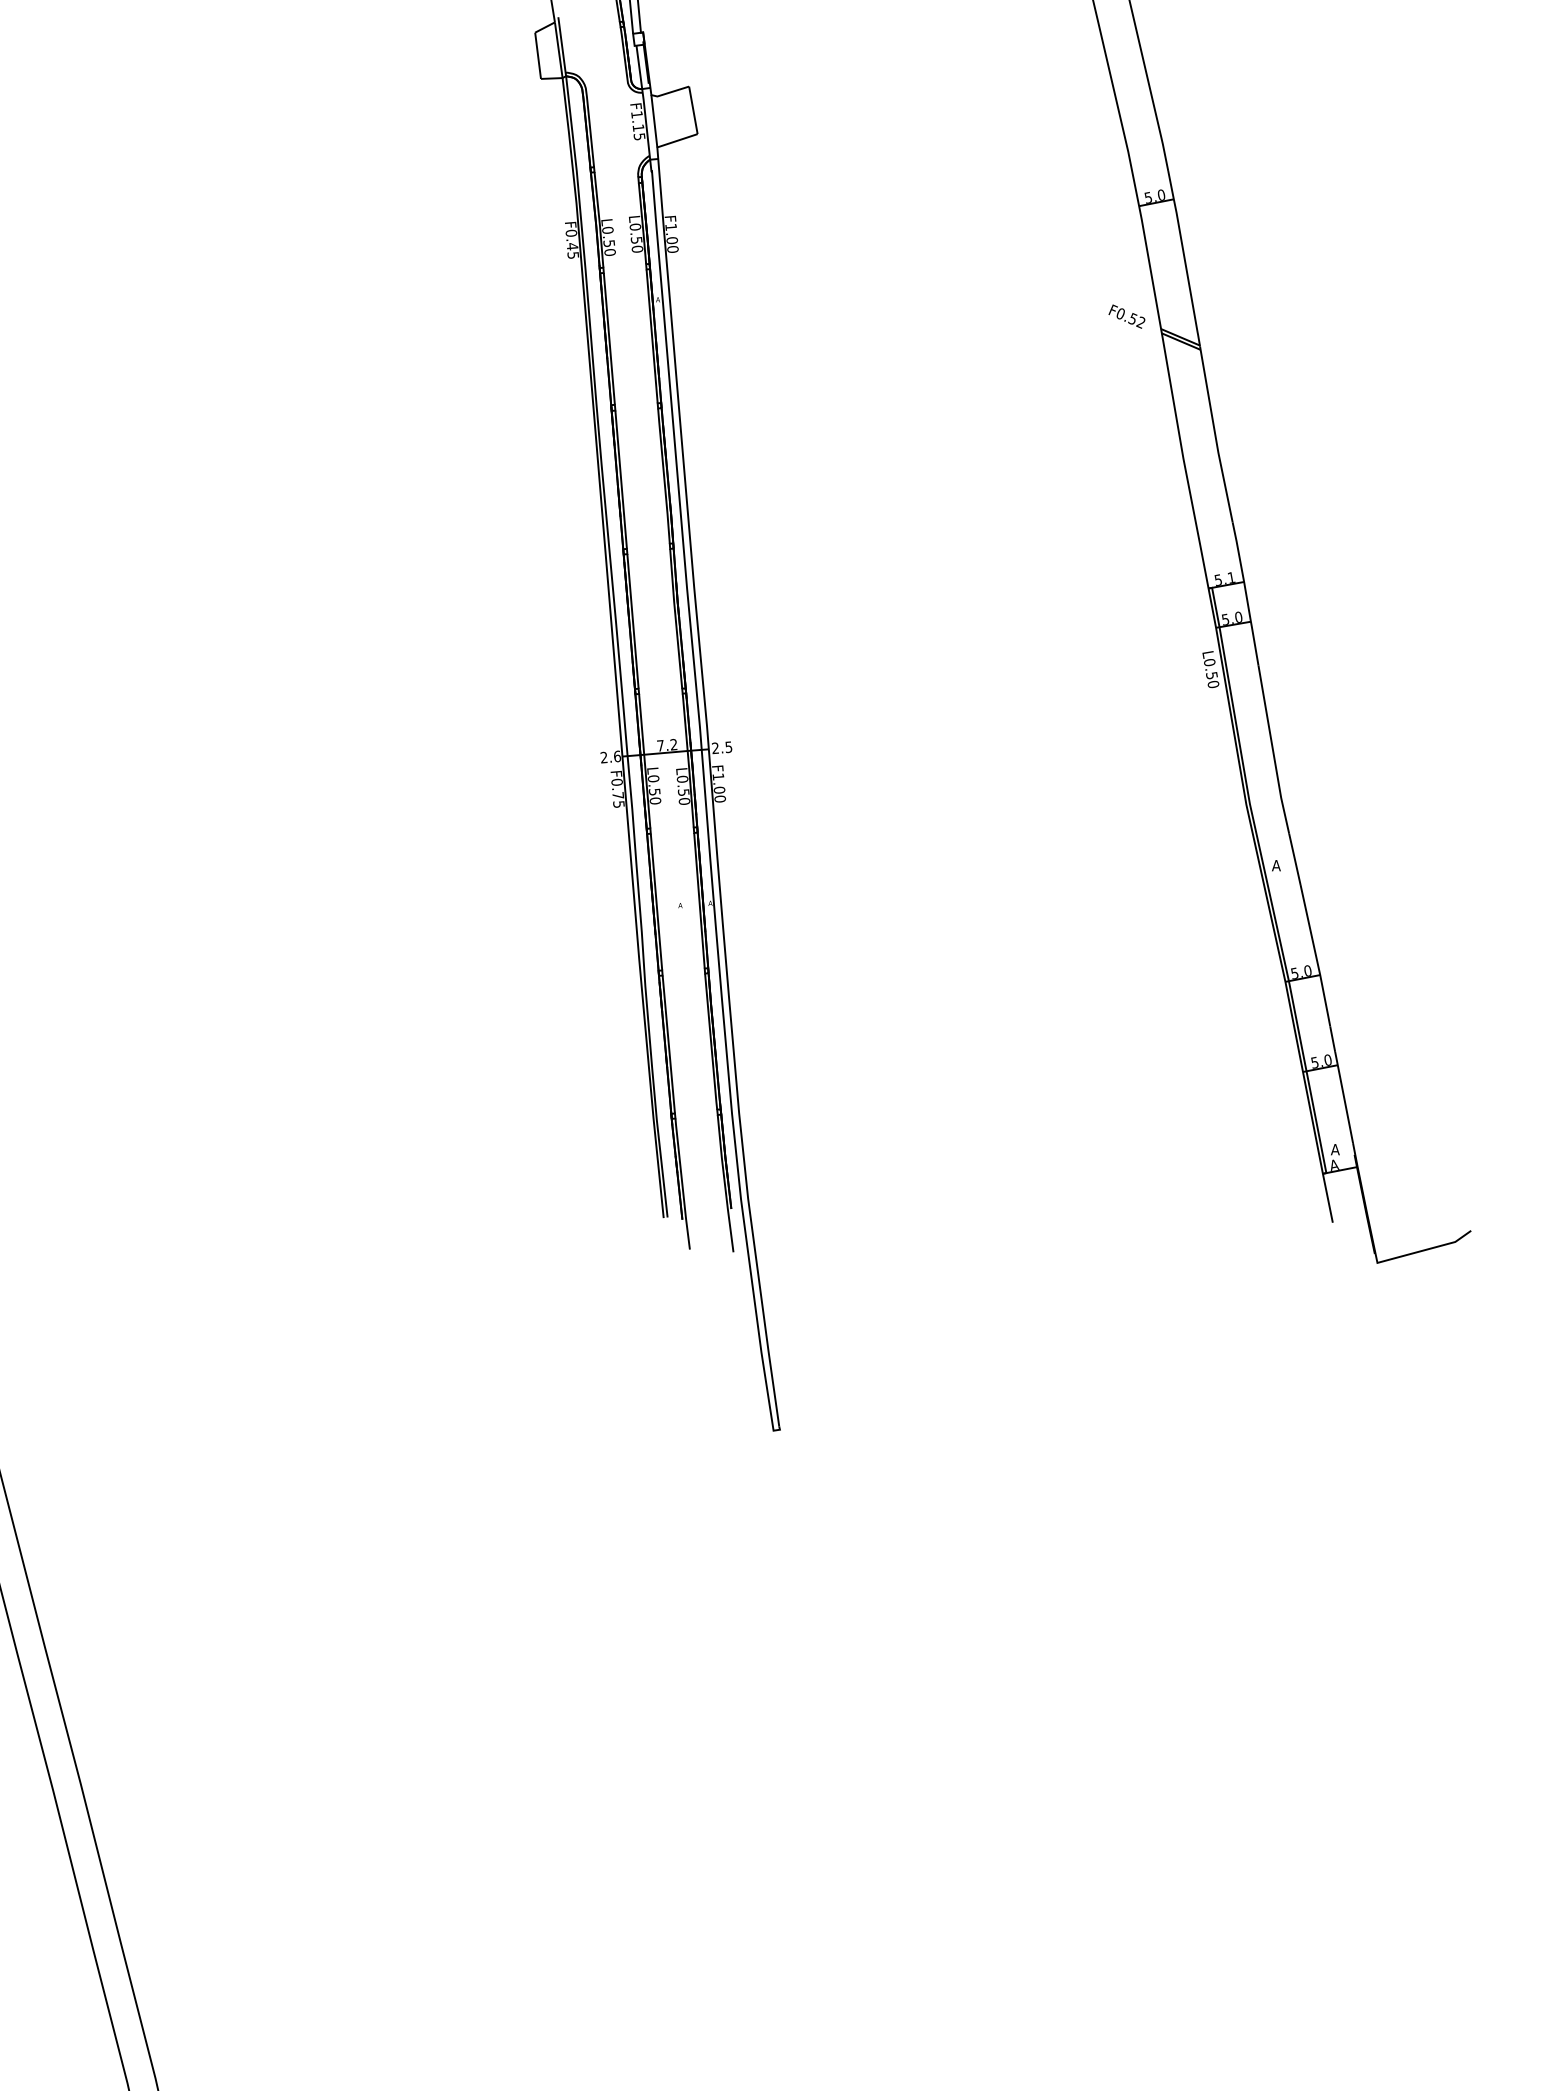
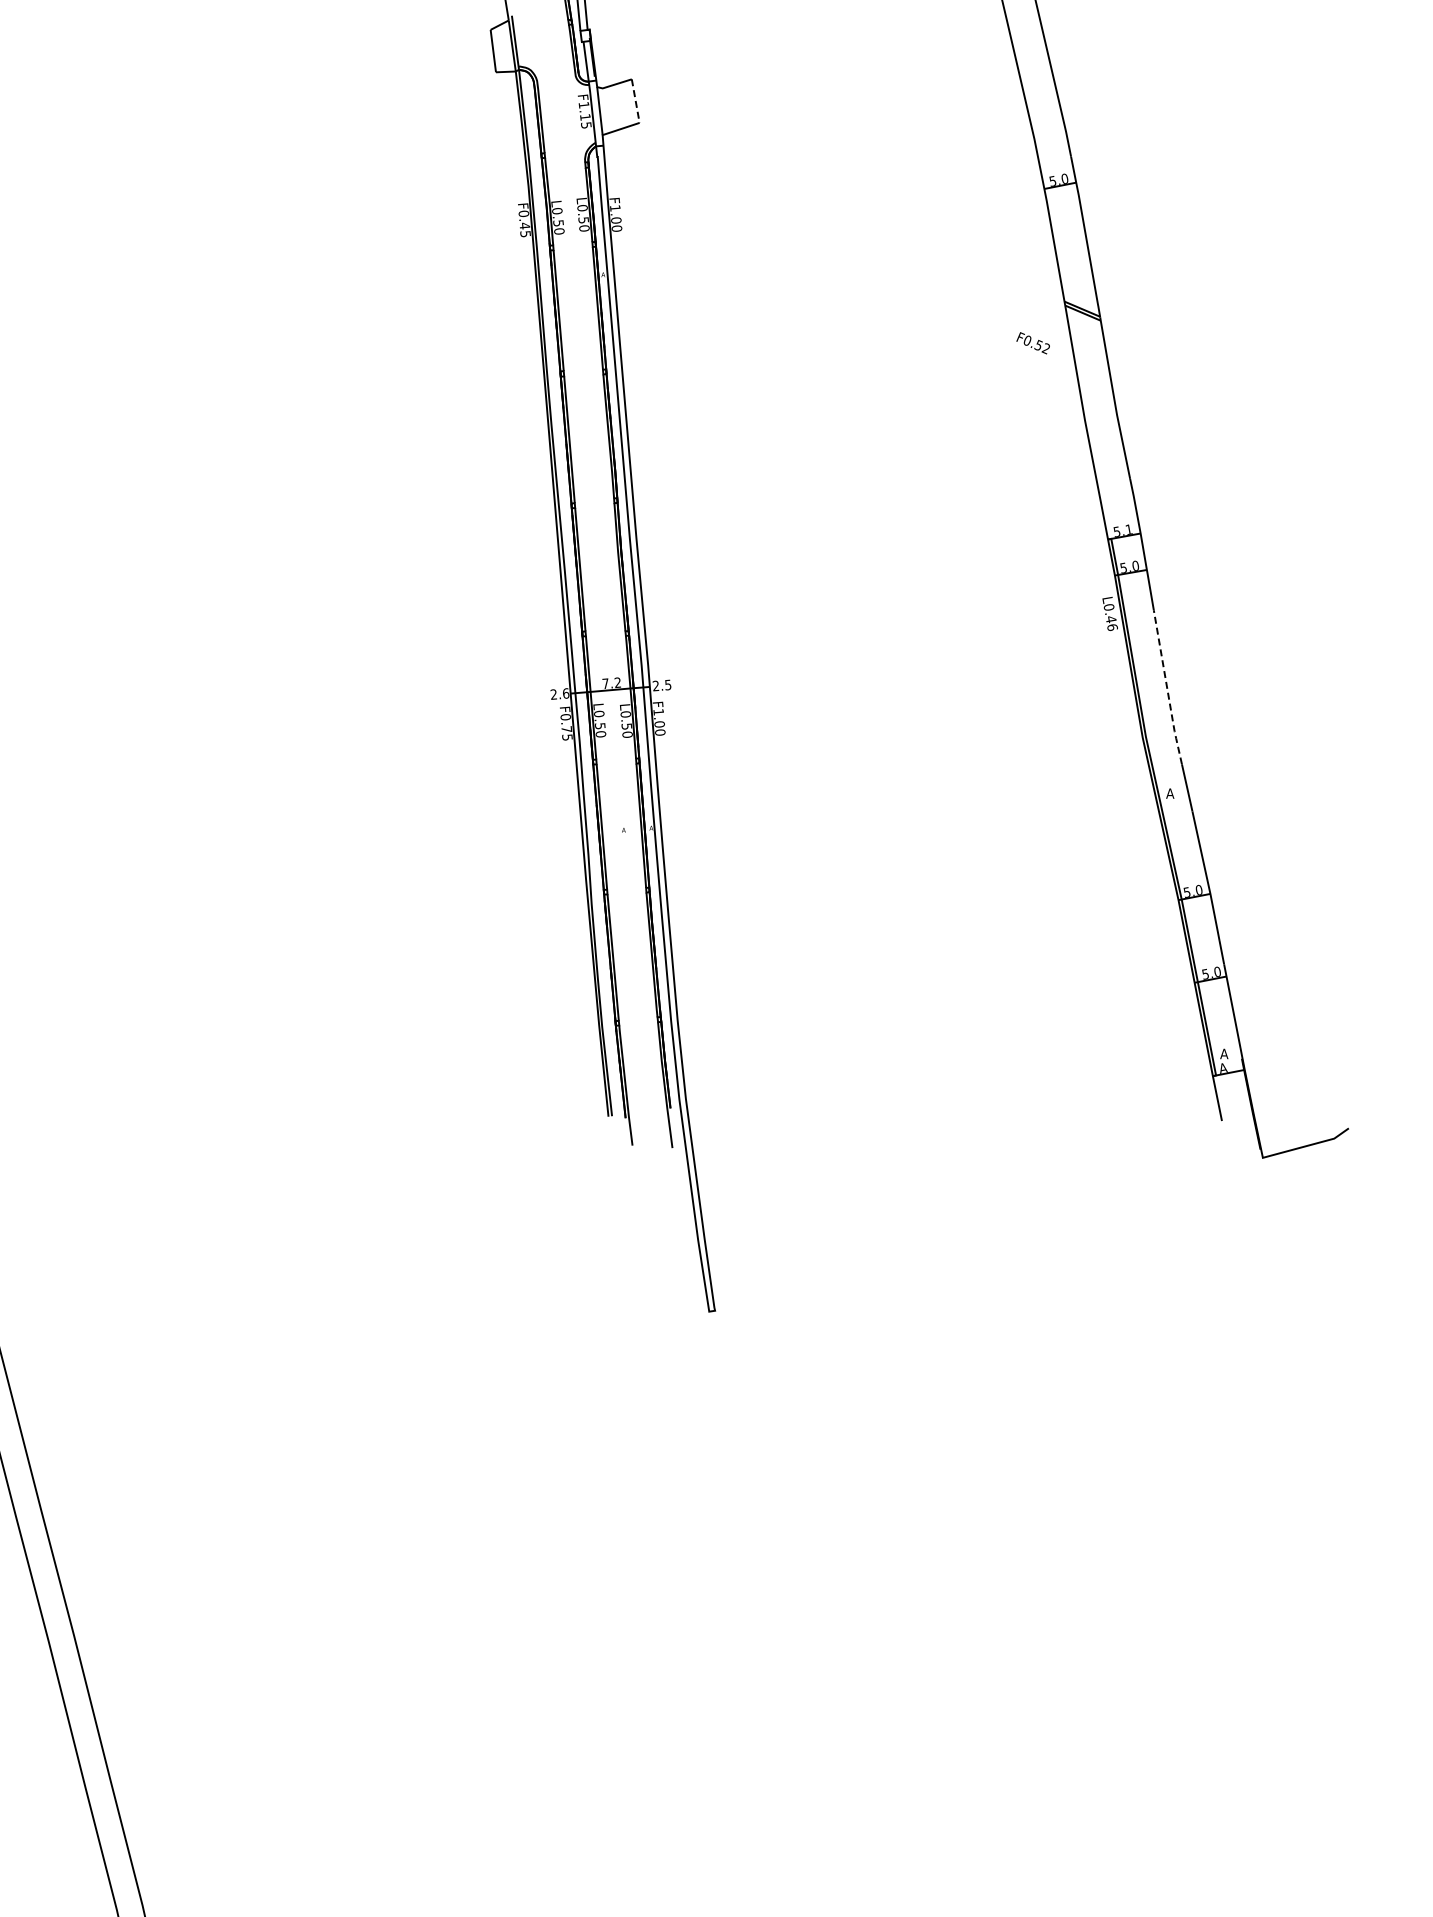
line: (693, 110) -> (635, 101), solid -> dashed
text: (1126, 316) -> (1032, 343), moved
text: (1212, 680) -> (1111, 623), L0.50 -> L0.46
line: (1273, 752) -> (1167, 689), solid -> dashed

